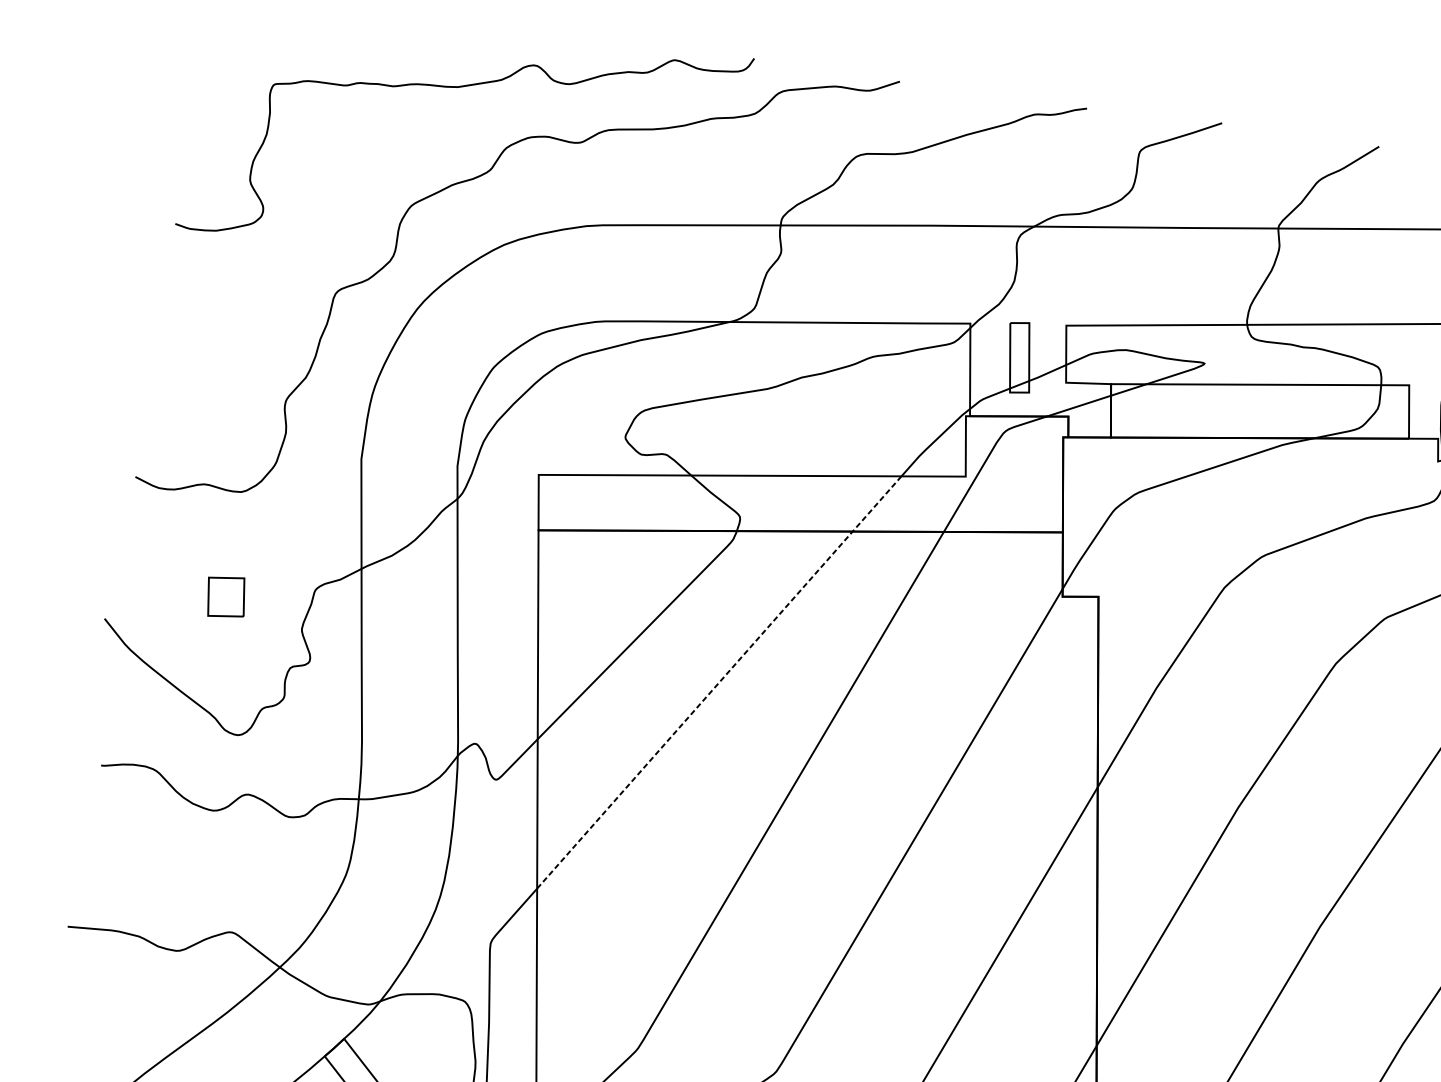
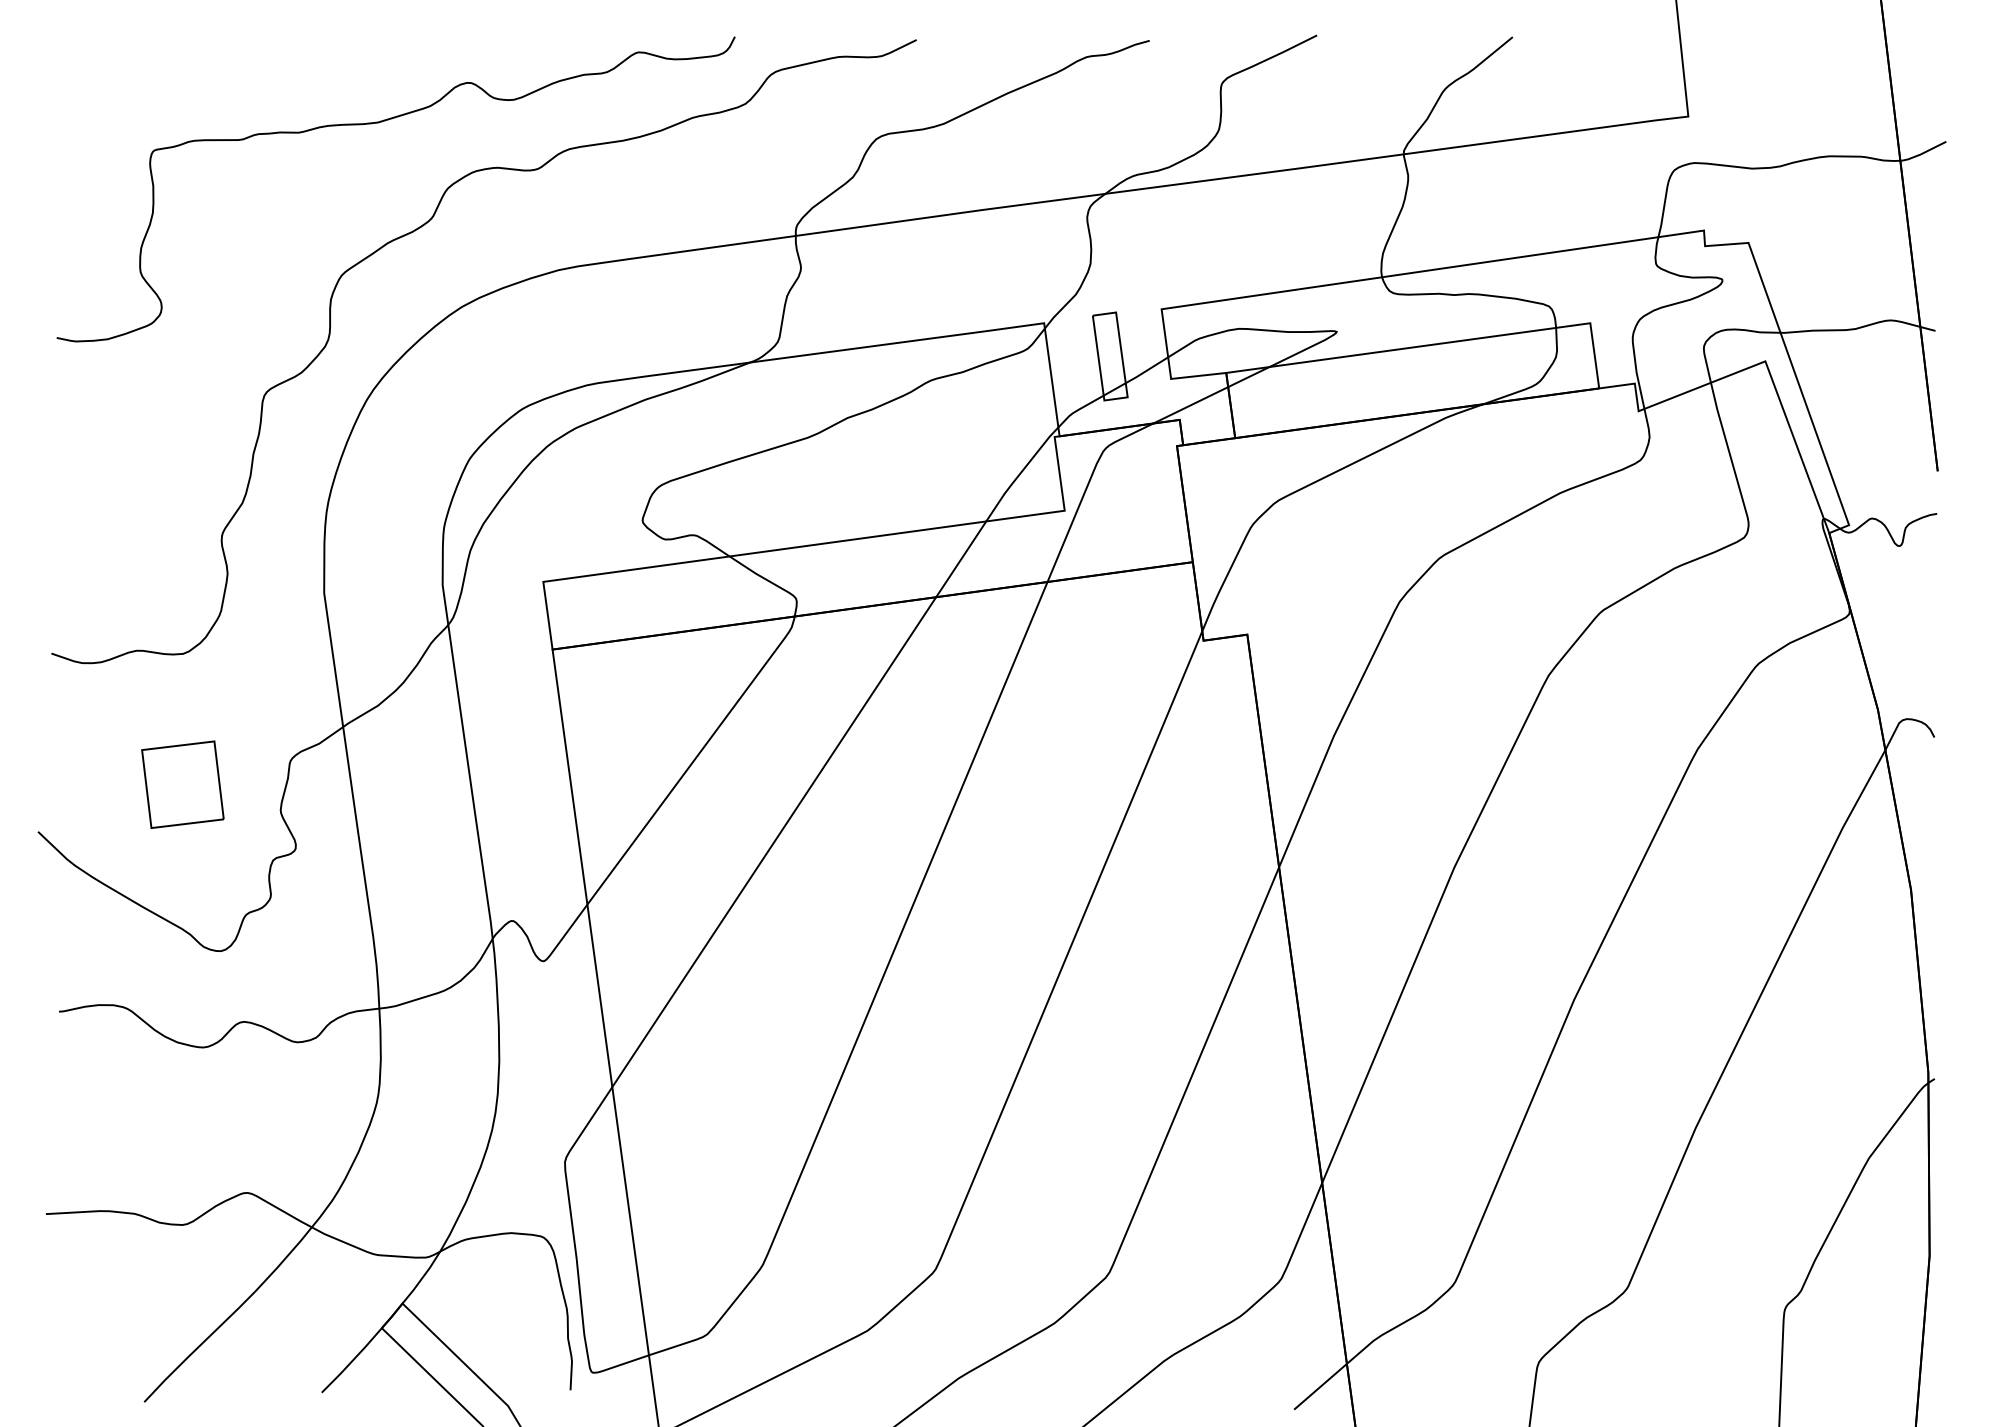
part: (225, 596) -> (182, 784), size x1.67
line: (719, 682) -> (799, 804), dashed -> solid

